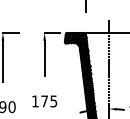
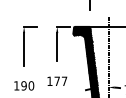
text: (53, 101) -> (64, 81), 175 -> 177

